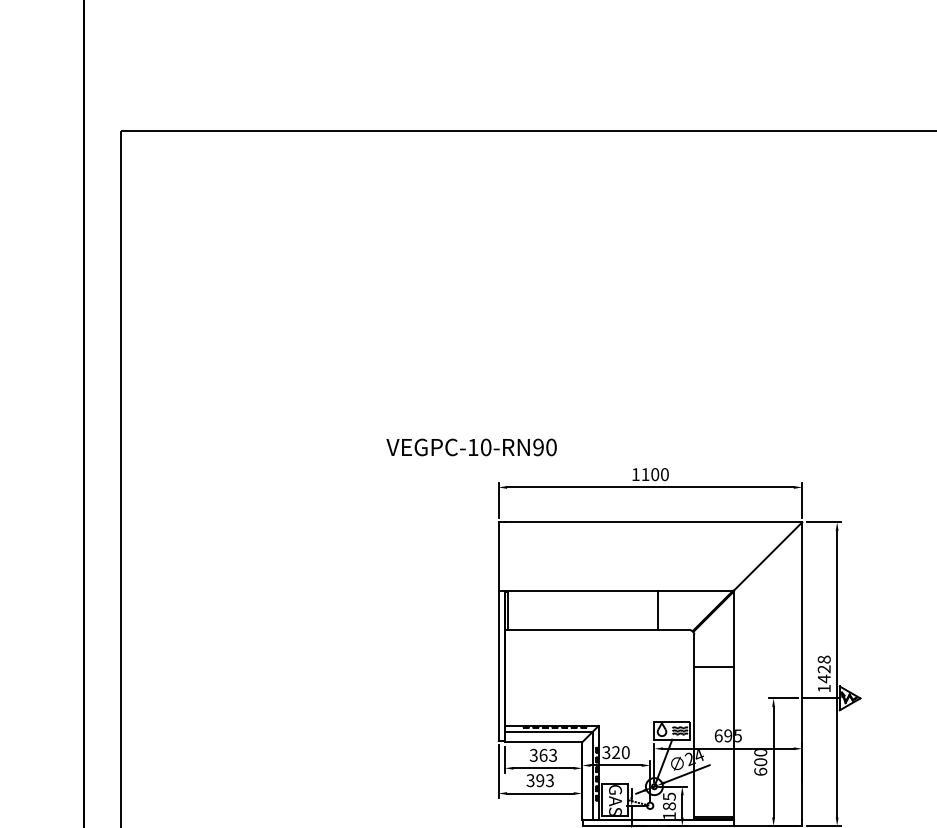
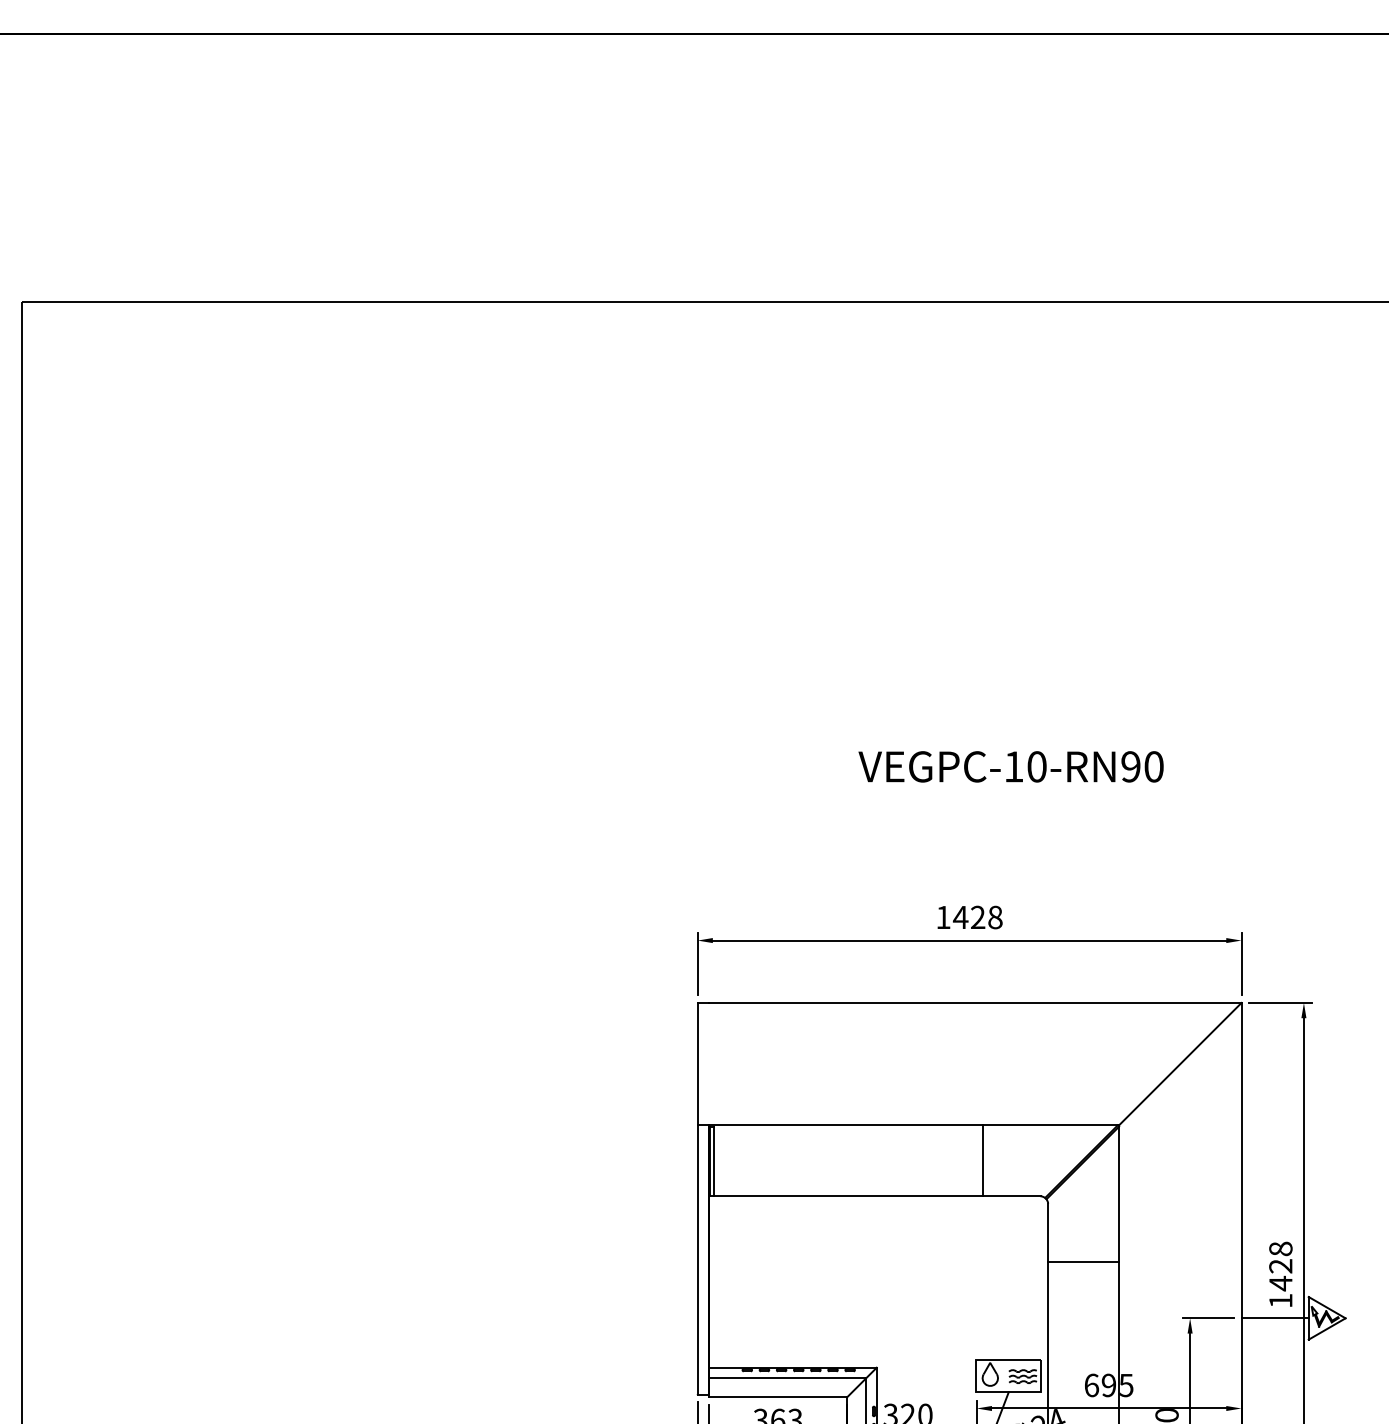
text: (471, 447) -> (1010, 766), moved
text: (654, 474) -> (976, 917), 1100 -> 1428

